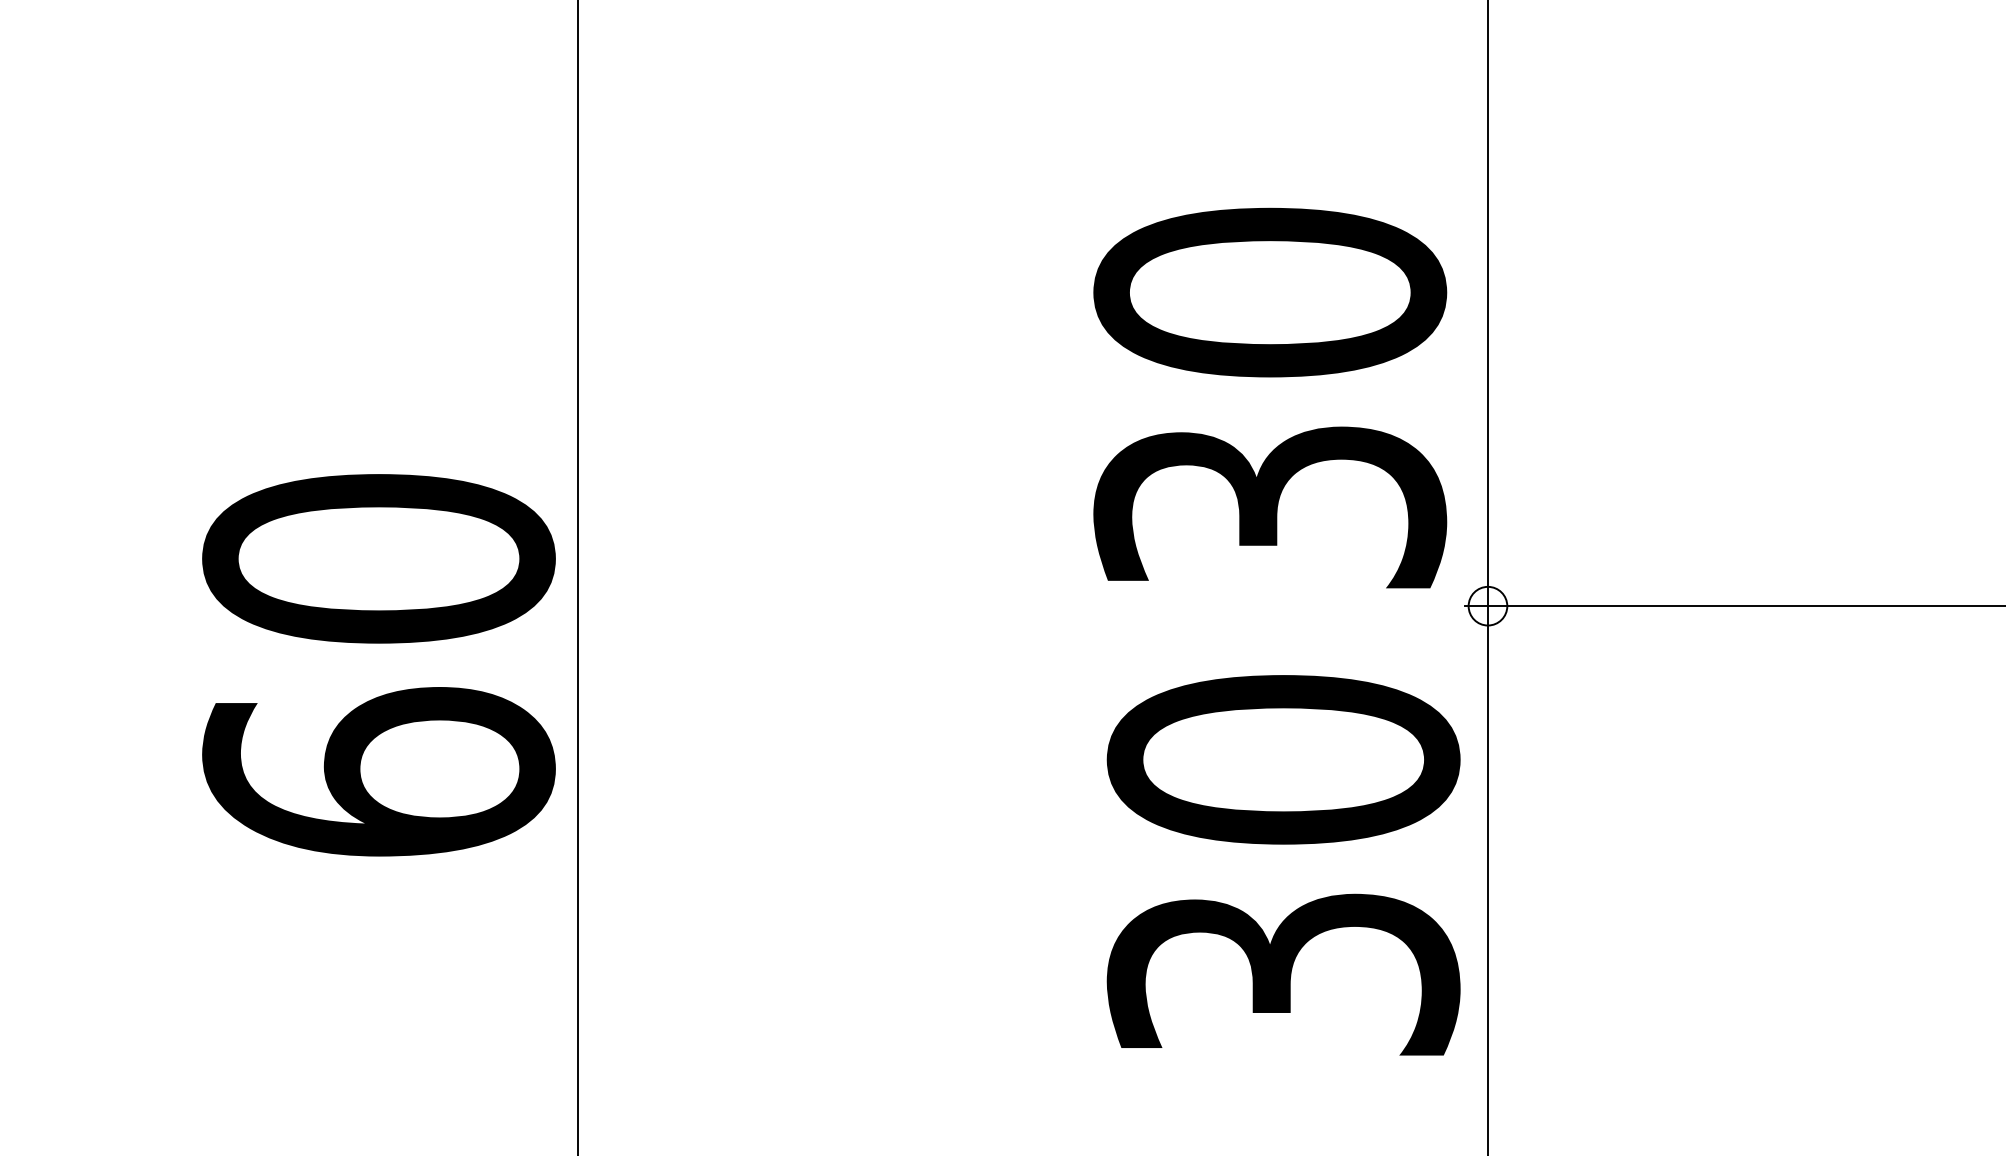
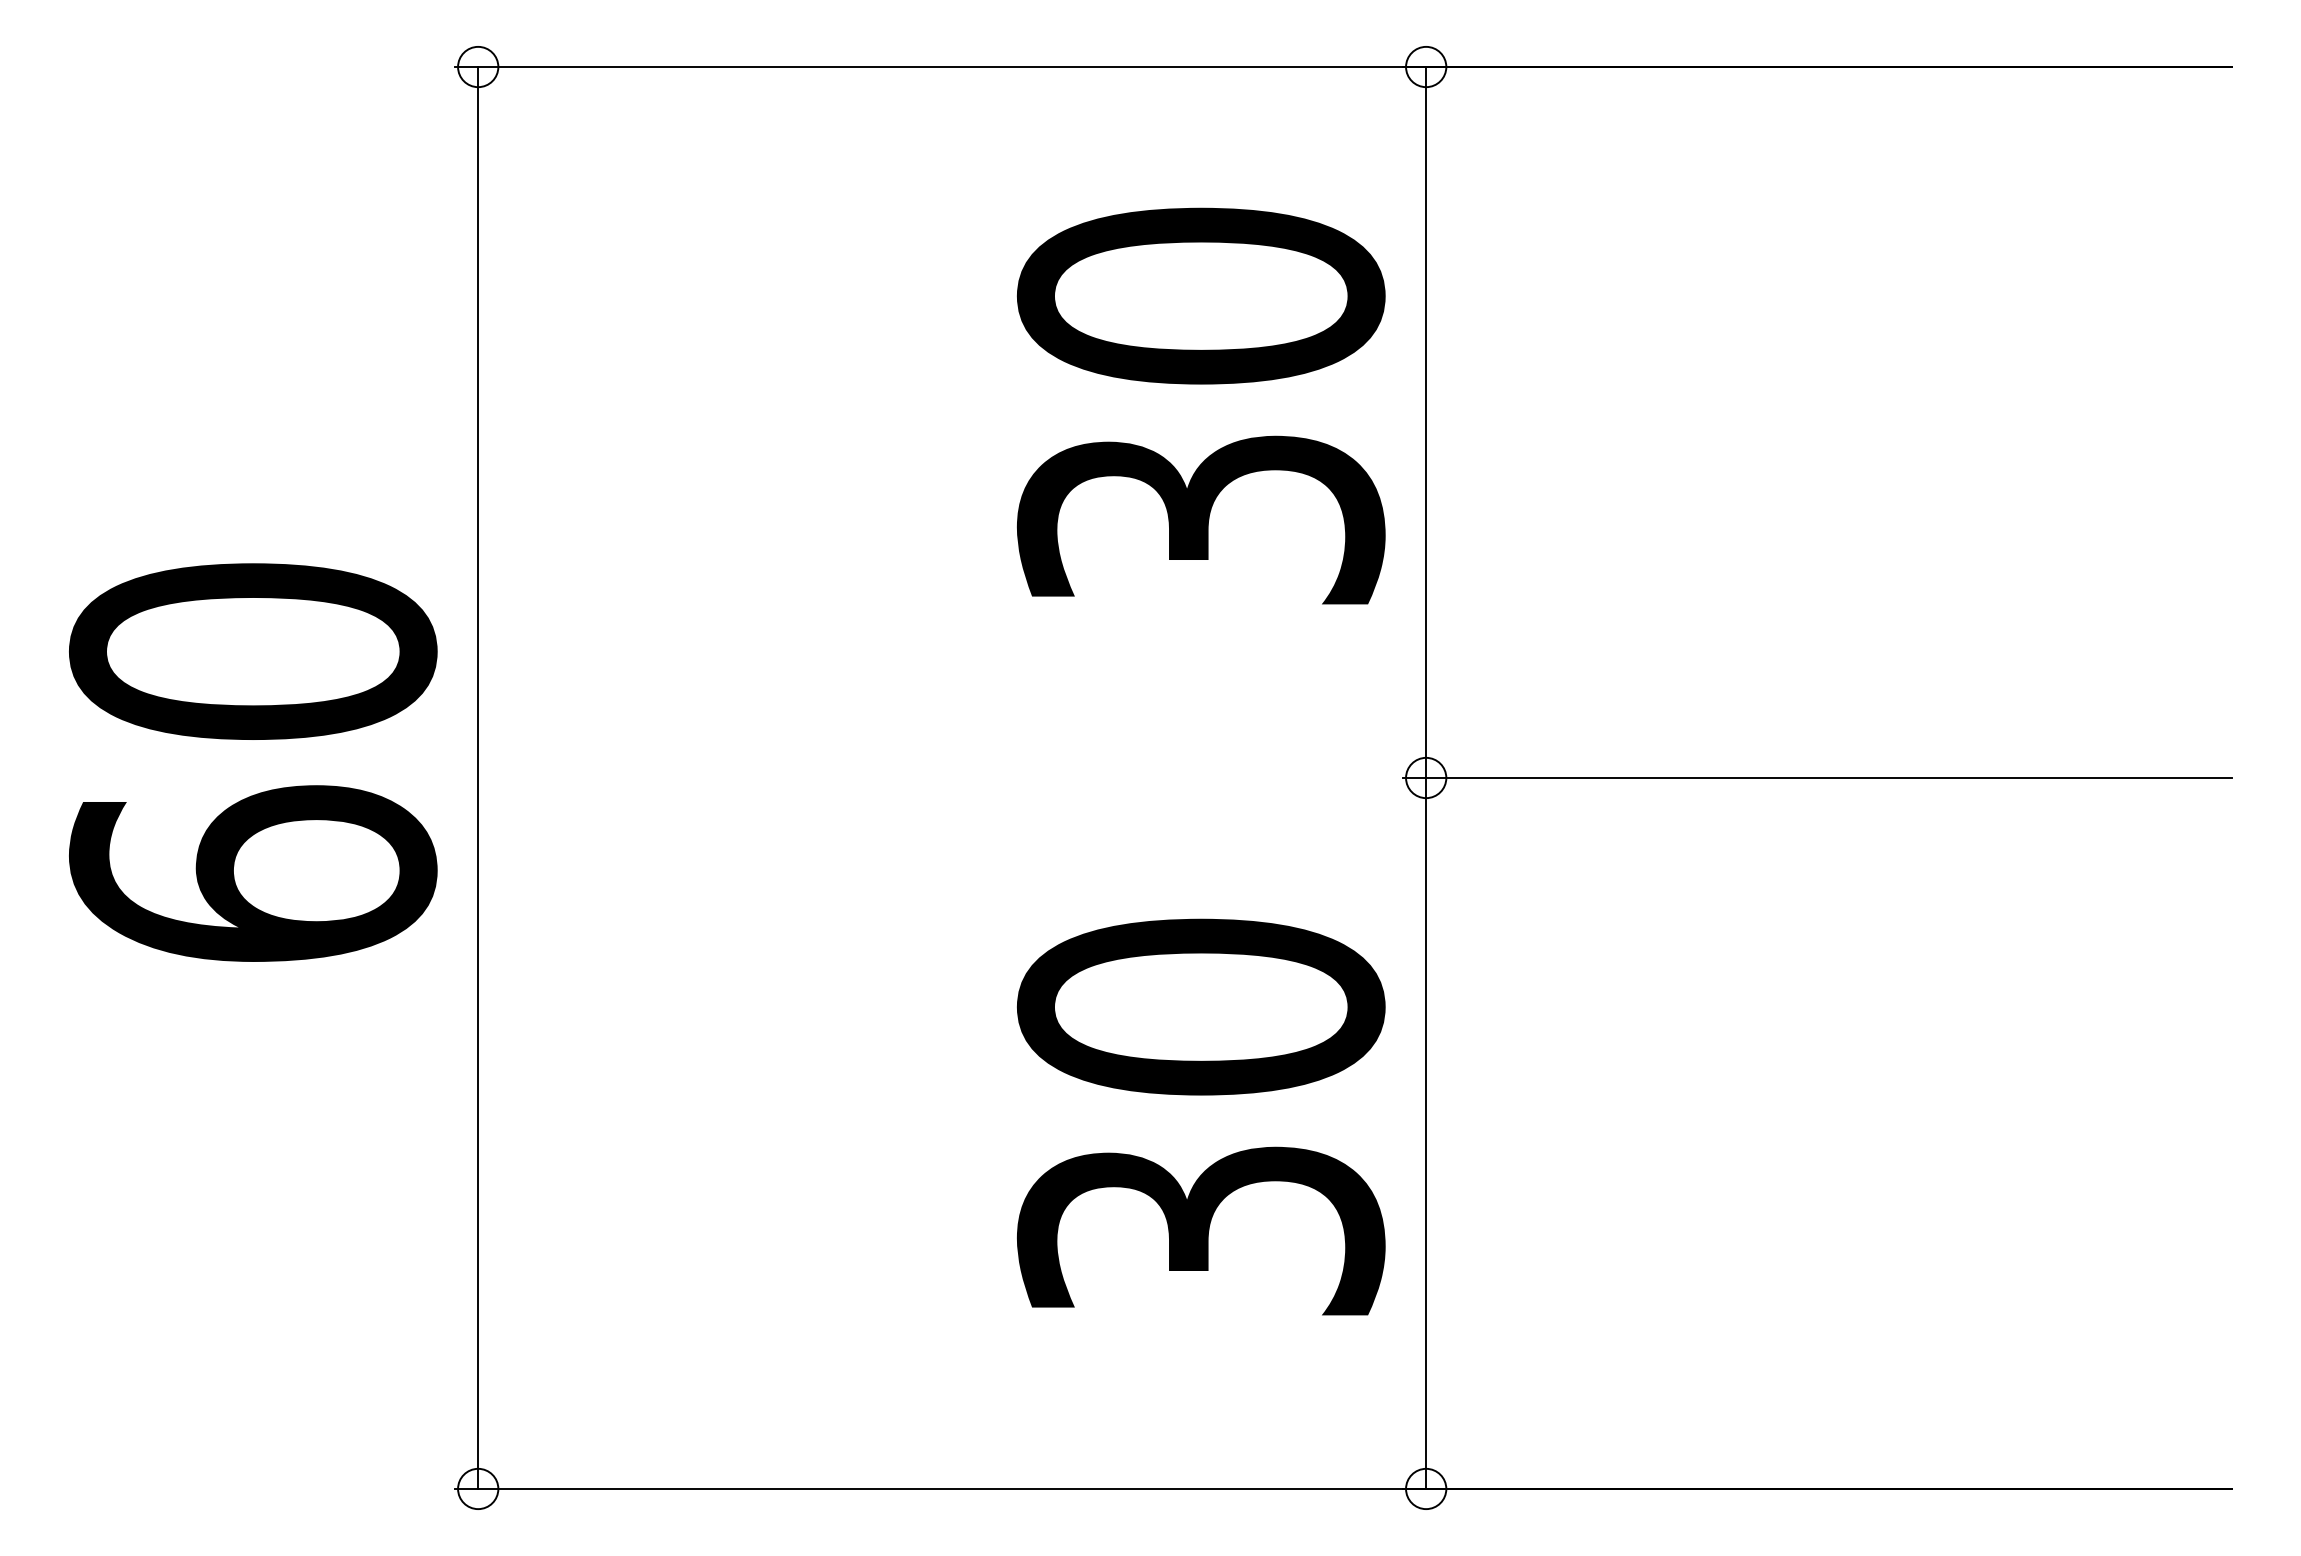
text: (1270, 397) -> (1201, 405), moved
text: (379, 665) -> (253, 762), moved
text: (1283, 864) -> (1201, 1116), moved

